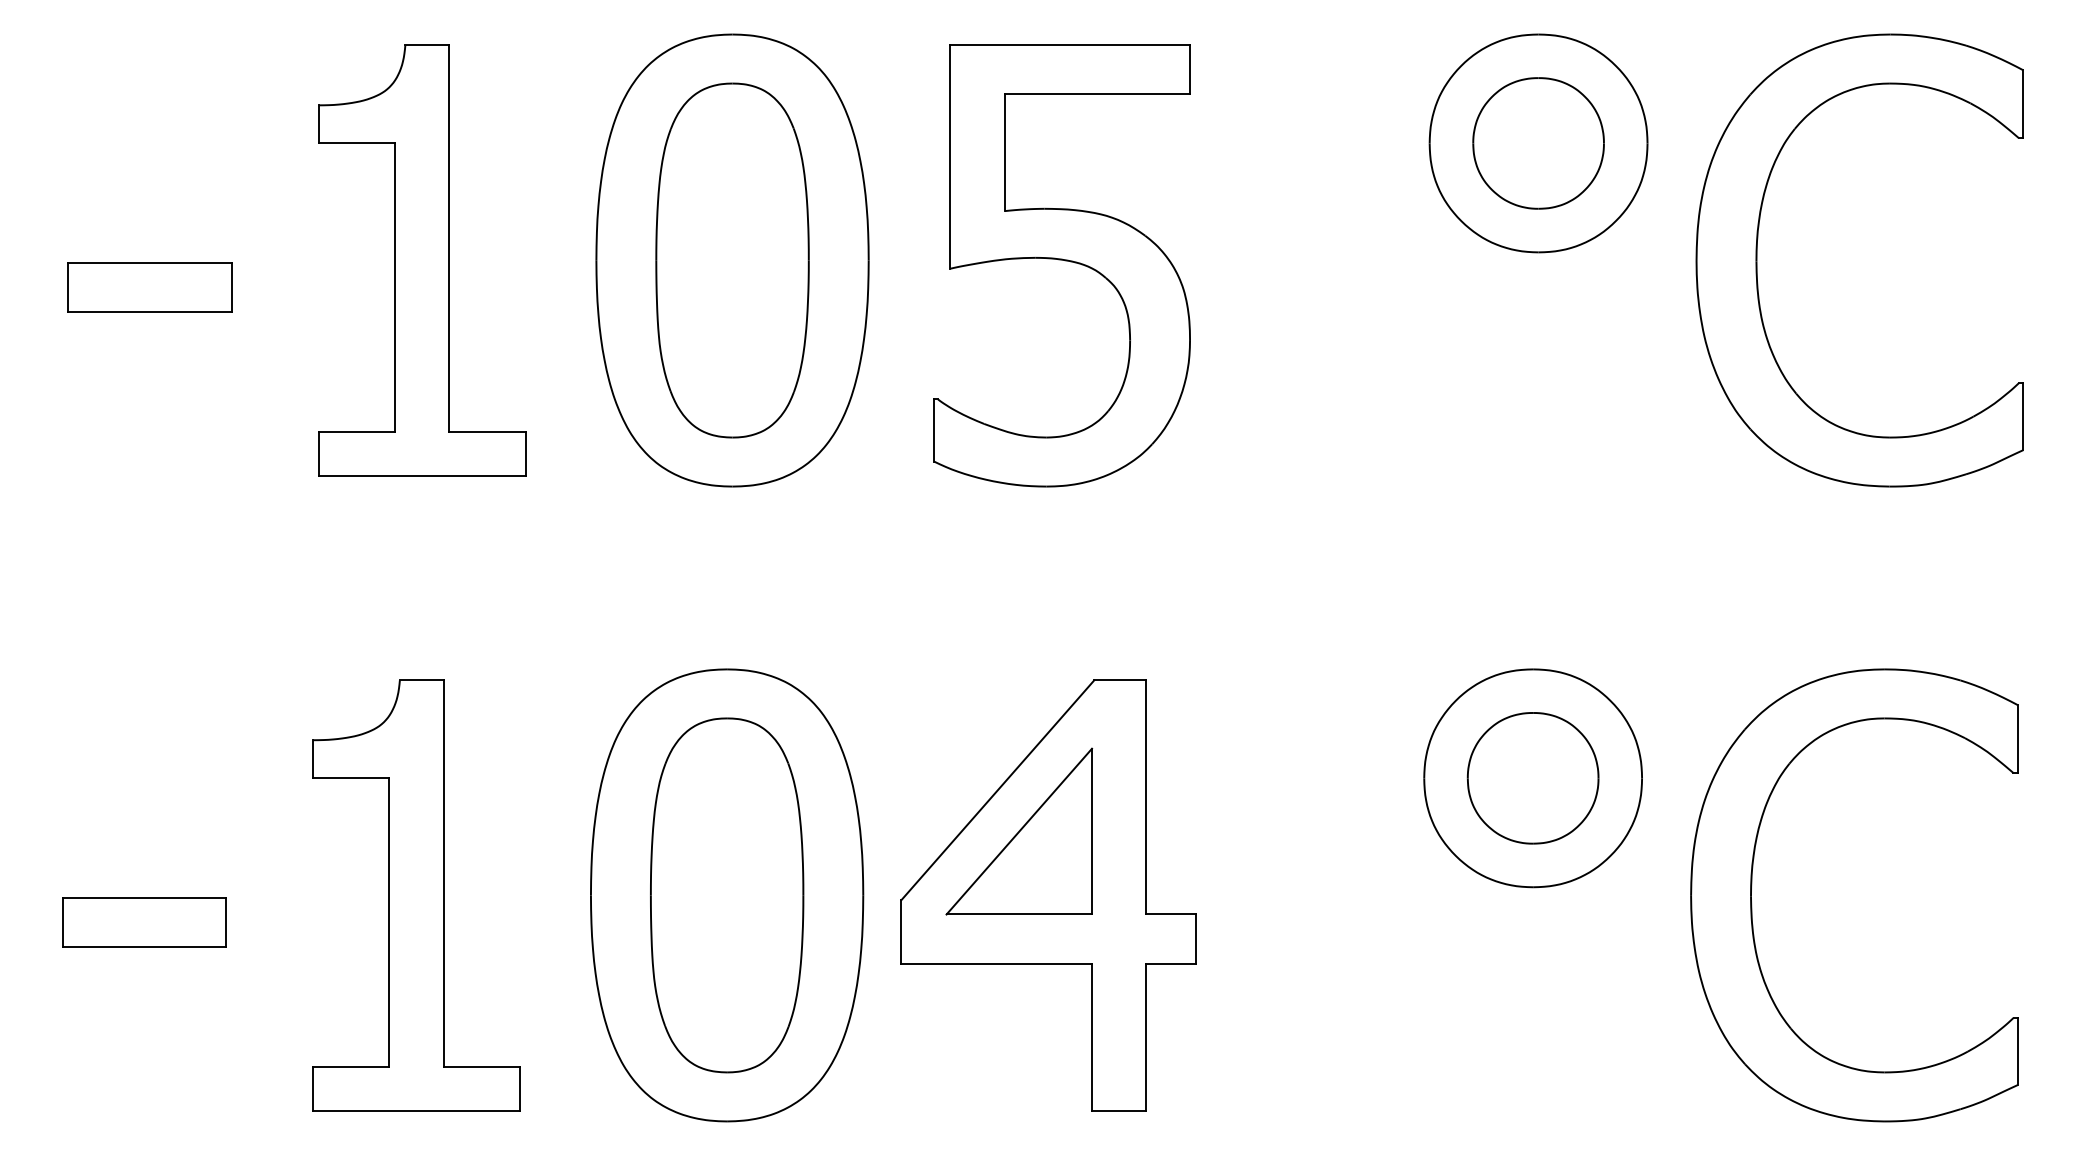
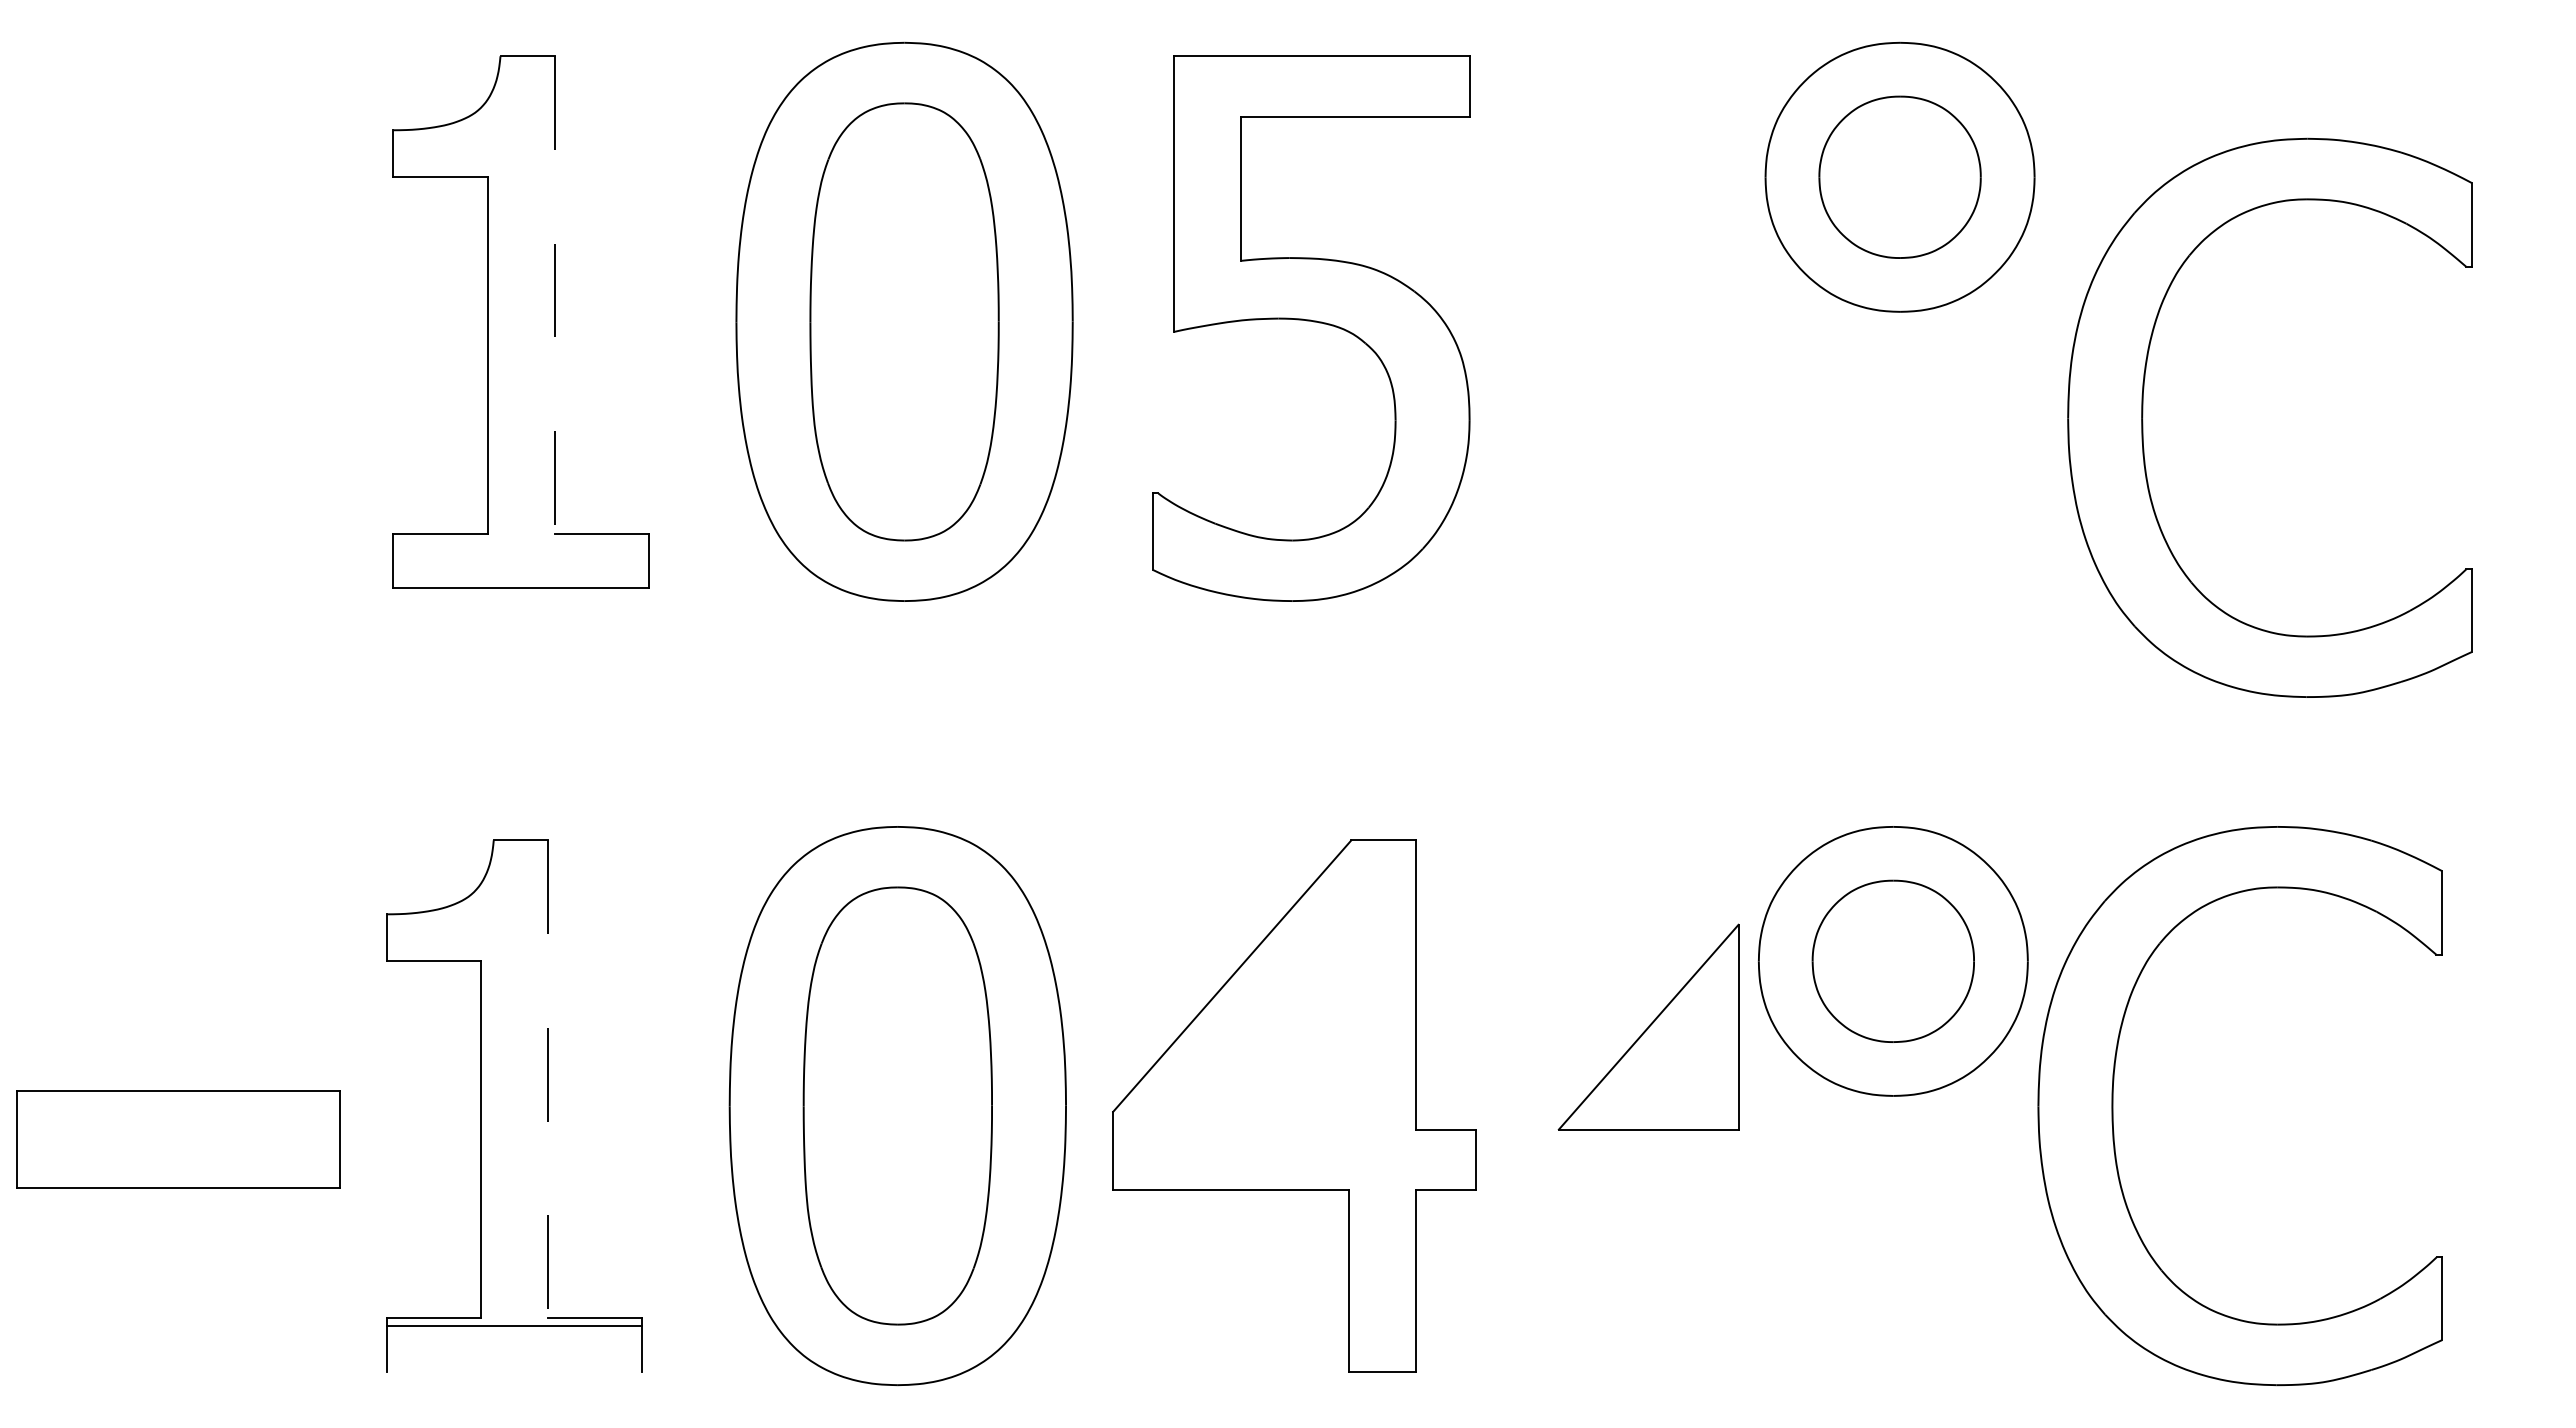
line: (449, 239) -> (554, 295), solid -> dashed
part: (1757, 260) -> (2143, 417), moved
part: (149, 287) -> (184, 355), removed
part: (1019, 831) -> (1648, 1026), moved
line: (444, 873) -> (548, 1079), solid -> dashed
part: (1751, 895) -> (2113, 1106), moved
part: (143, 922) -> (177, 1139), size x1.6
line: (416, 1110) -> (514, 1325), moved

